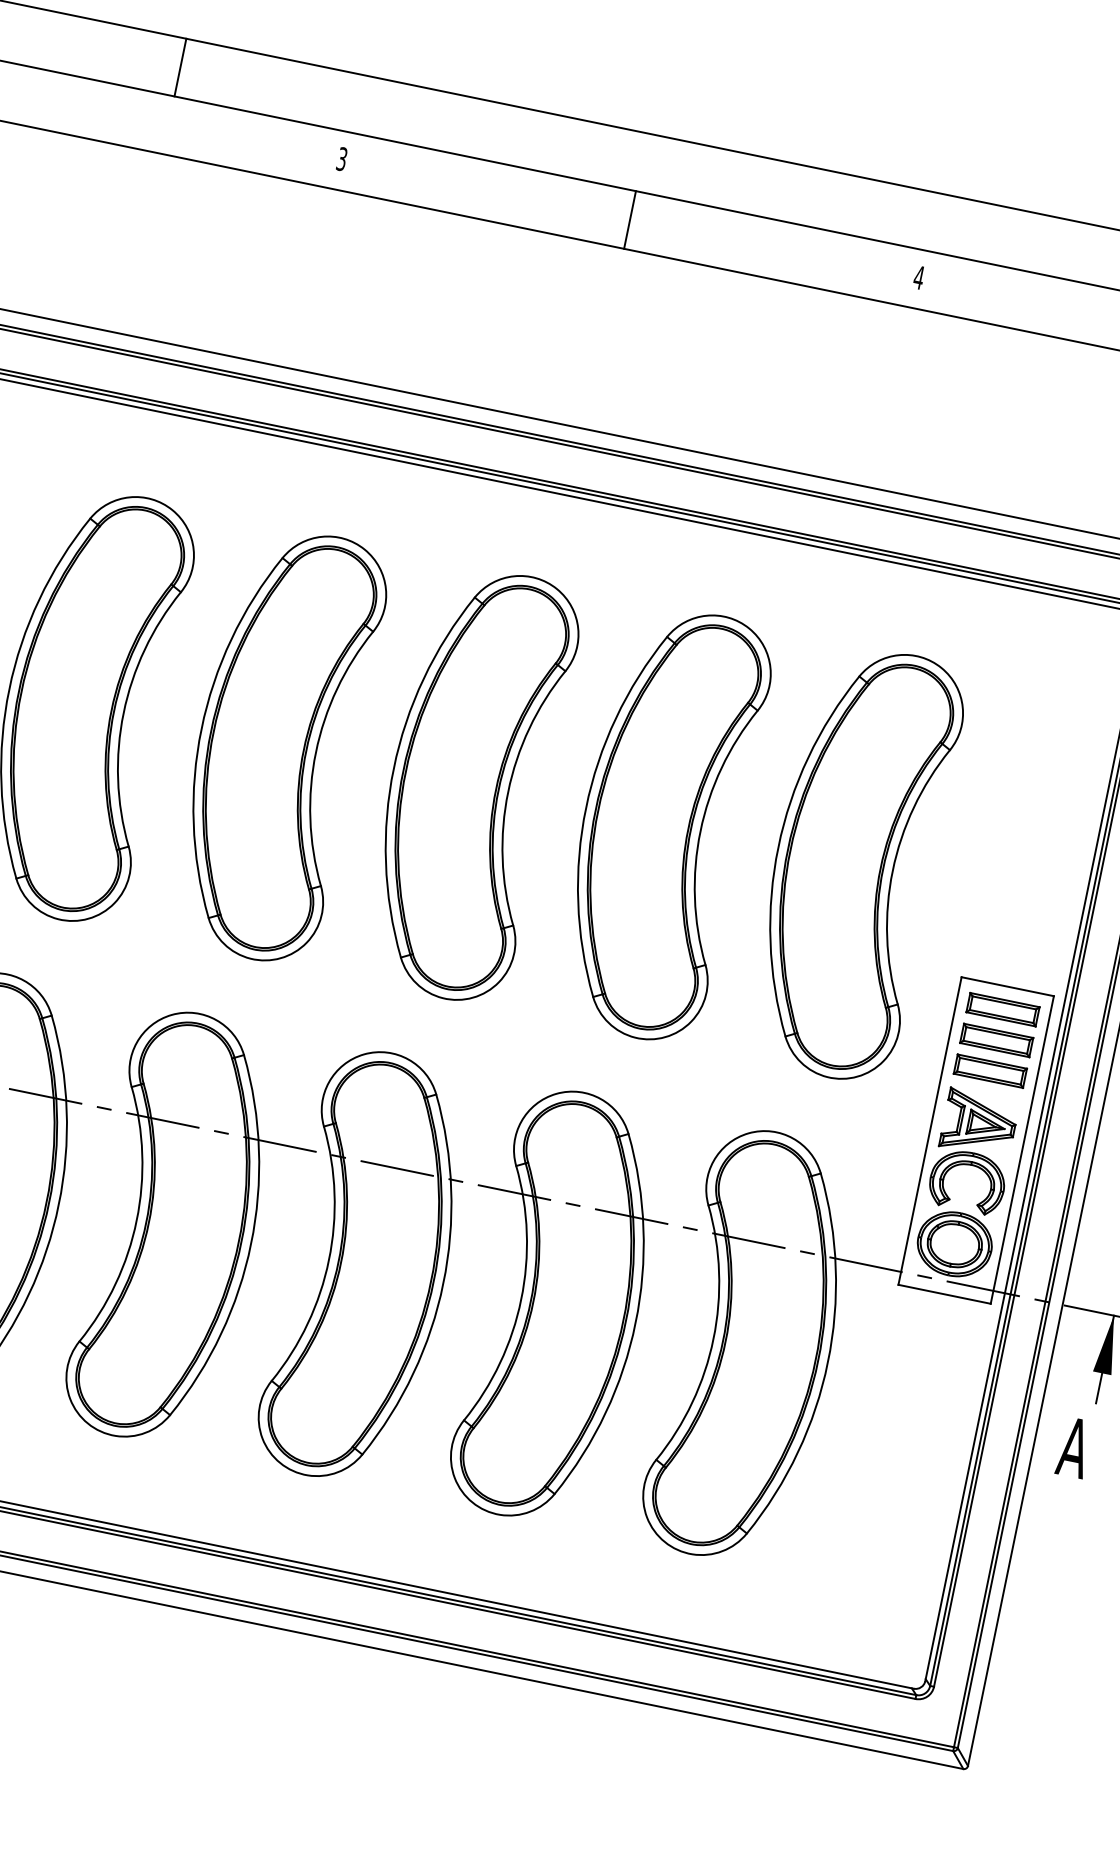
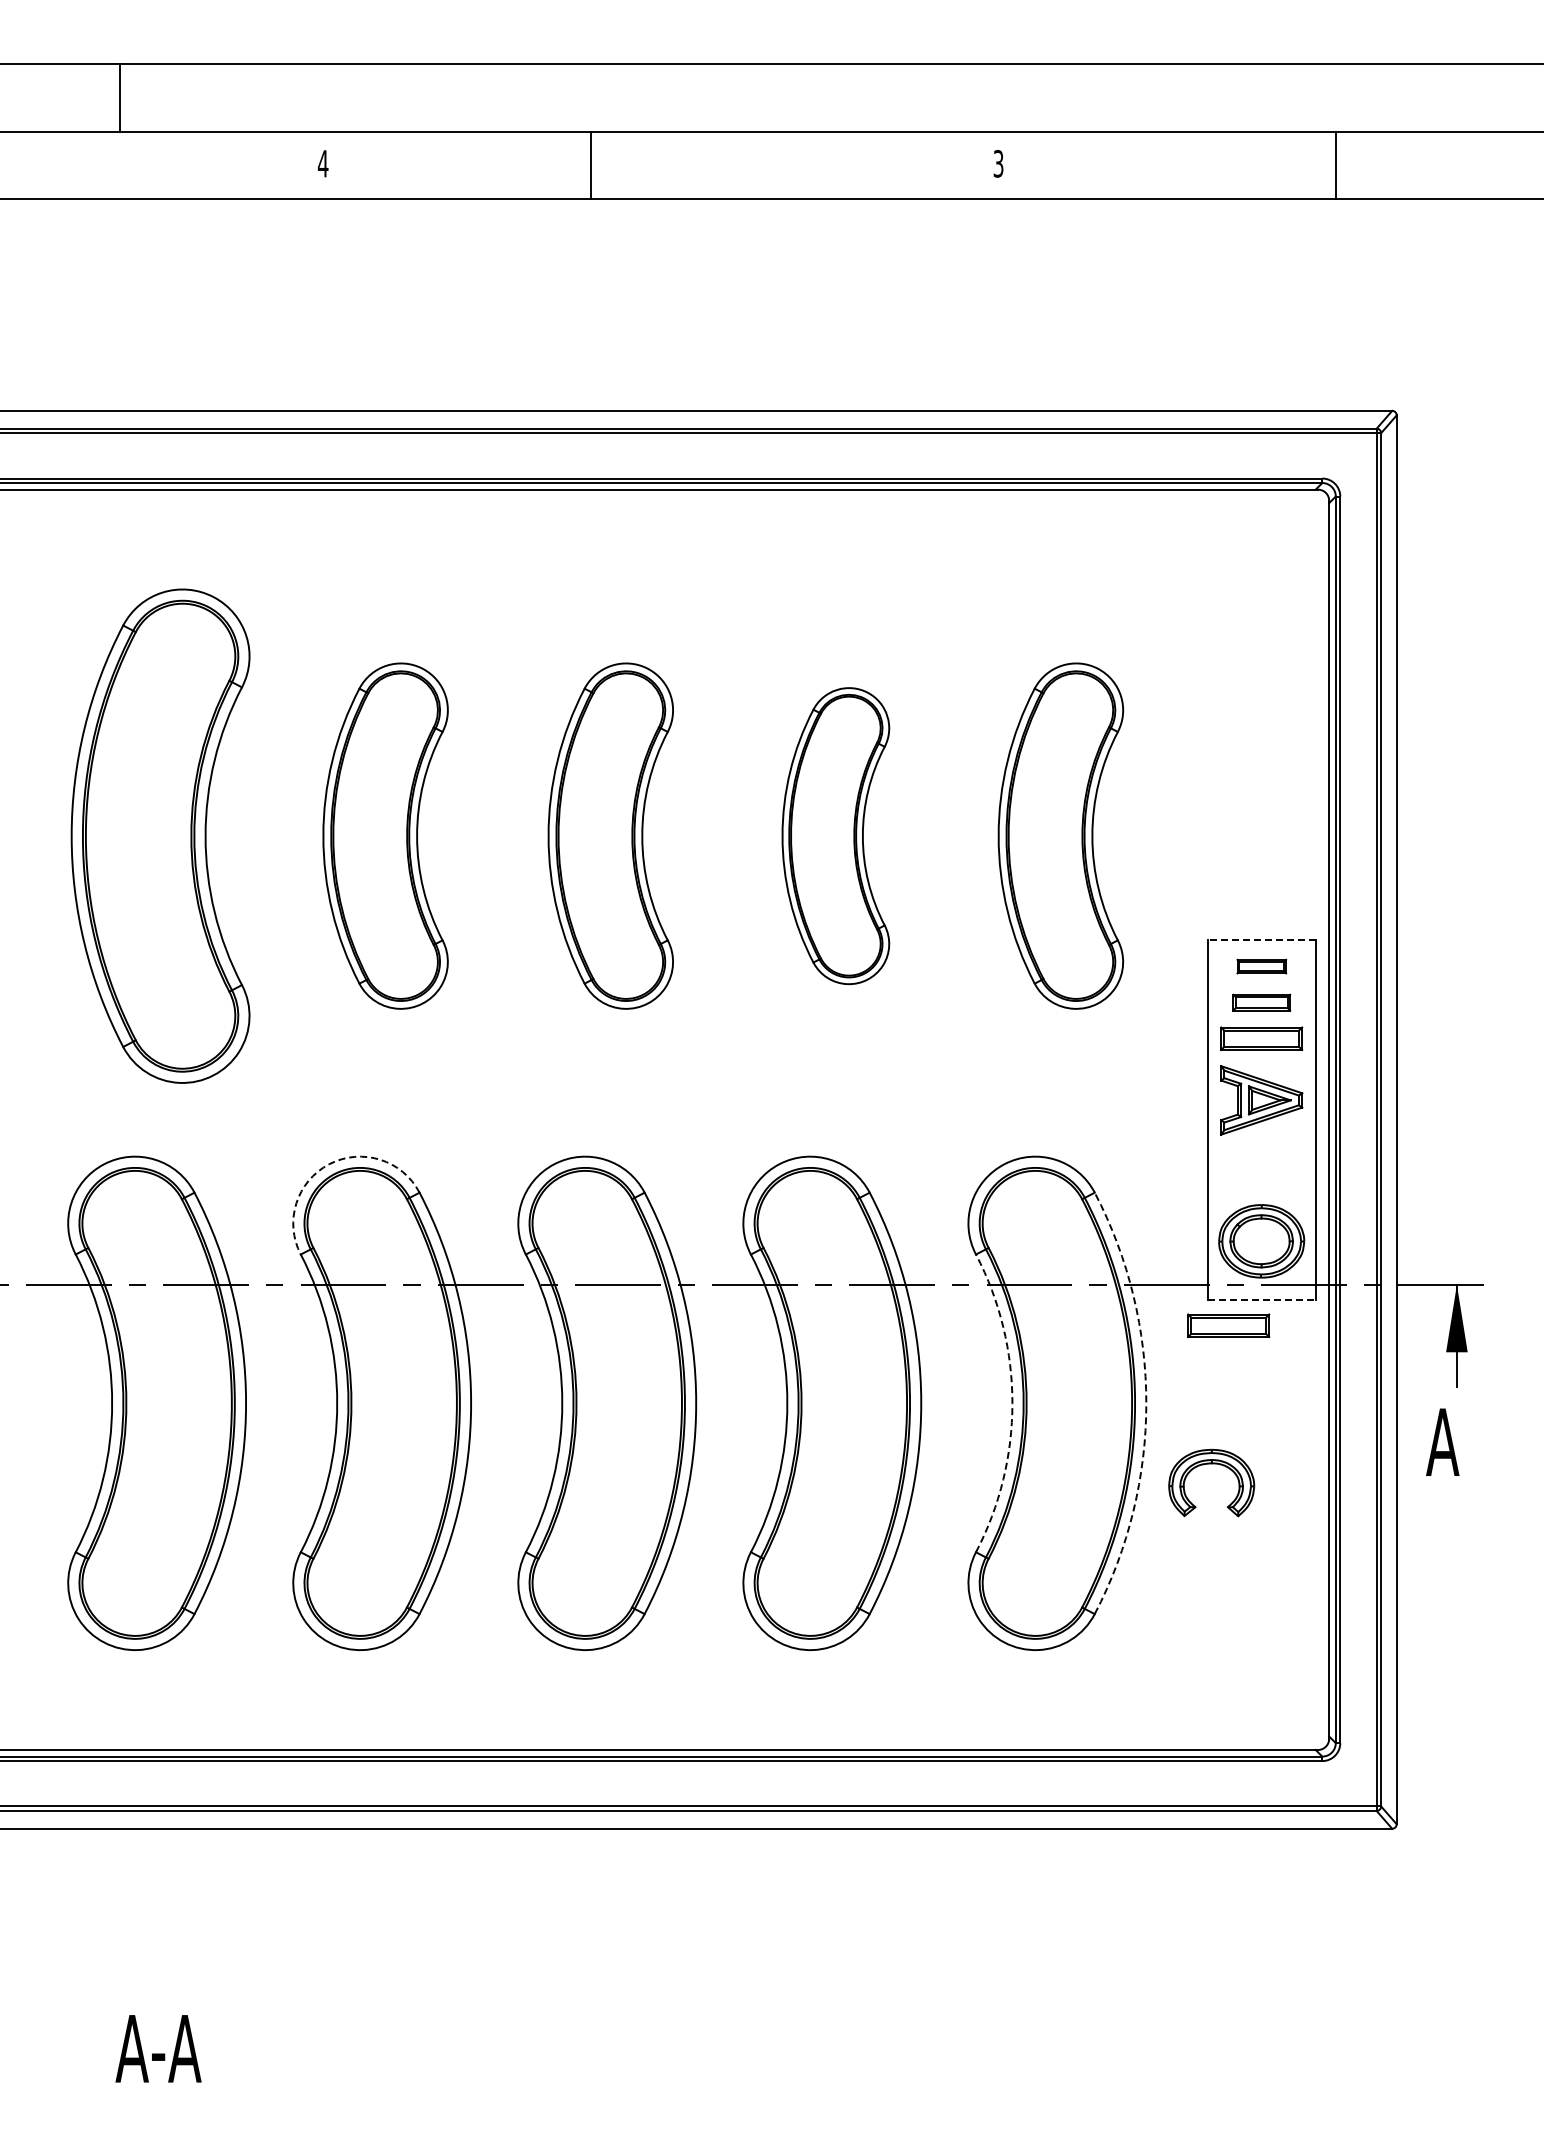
text: (341, 158) -> (322, 163), 3 -> 4
line: (629, 219) -> (590, 165), moved
text: (919, 277) -> (998, 163), 4 -> 3
part: (277, 743) -> (385, 835), size x0.7
part: (469, 783) -> (610, 835), size x0.7
part: (661, 822) -> (835, 835), size x0.6
part: (854, 862) -> (1060, 835), size x0.7
line: (1007, 986) -> (1261, 939), solid -> dashed
part: (1002, 1009) -> (1261, 966), size x0.6
arc: (171, 1015) -> (329, 1164), solid -> dashed
part: (996, 1040) -> (1261, 1002), size x0.7
part: (970, 1165) -> (1211, 1464), moved
line: (945, 1294) -> (1262, 1299), solid -> dashed
part: (911, 1310) -> (1228, 1325), added
arc: (713, 1339) -> (1012, 1403), solid -> dashed
arc: (828, 1362) -> (1146, 1403), solid -> dashed

